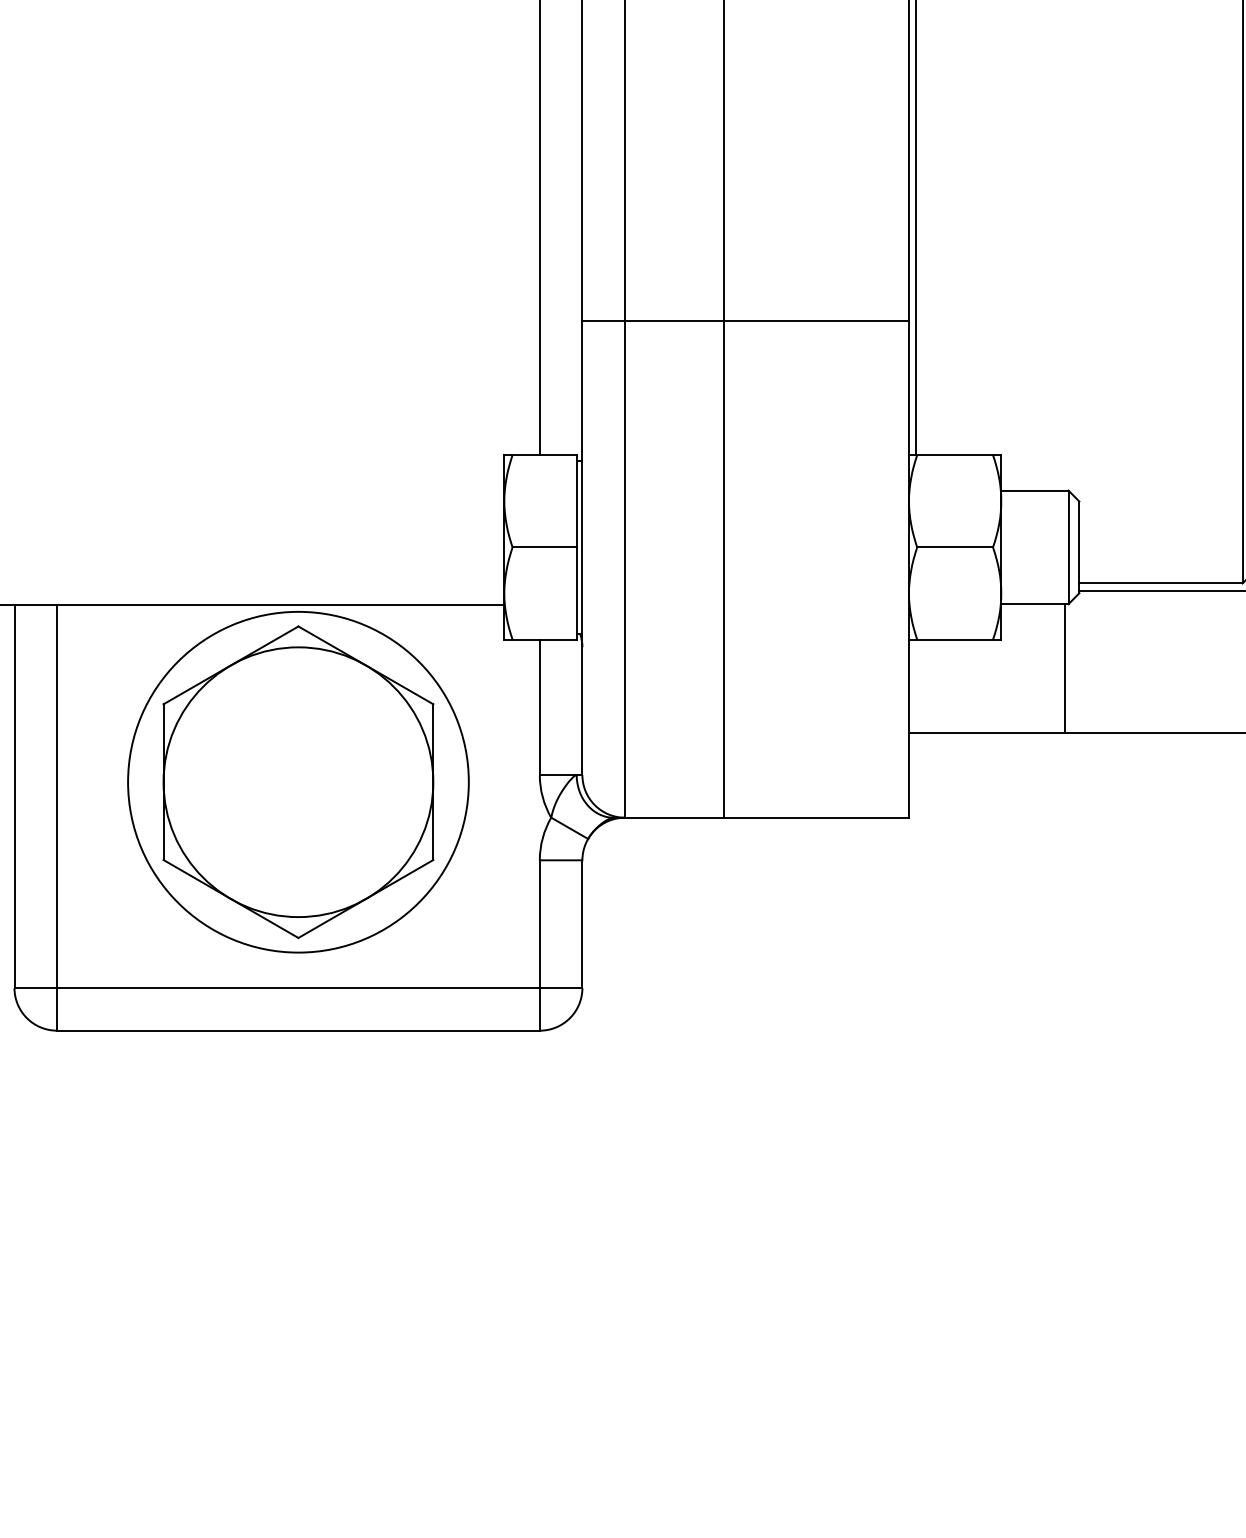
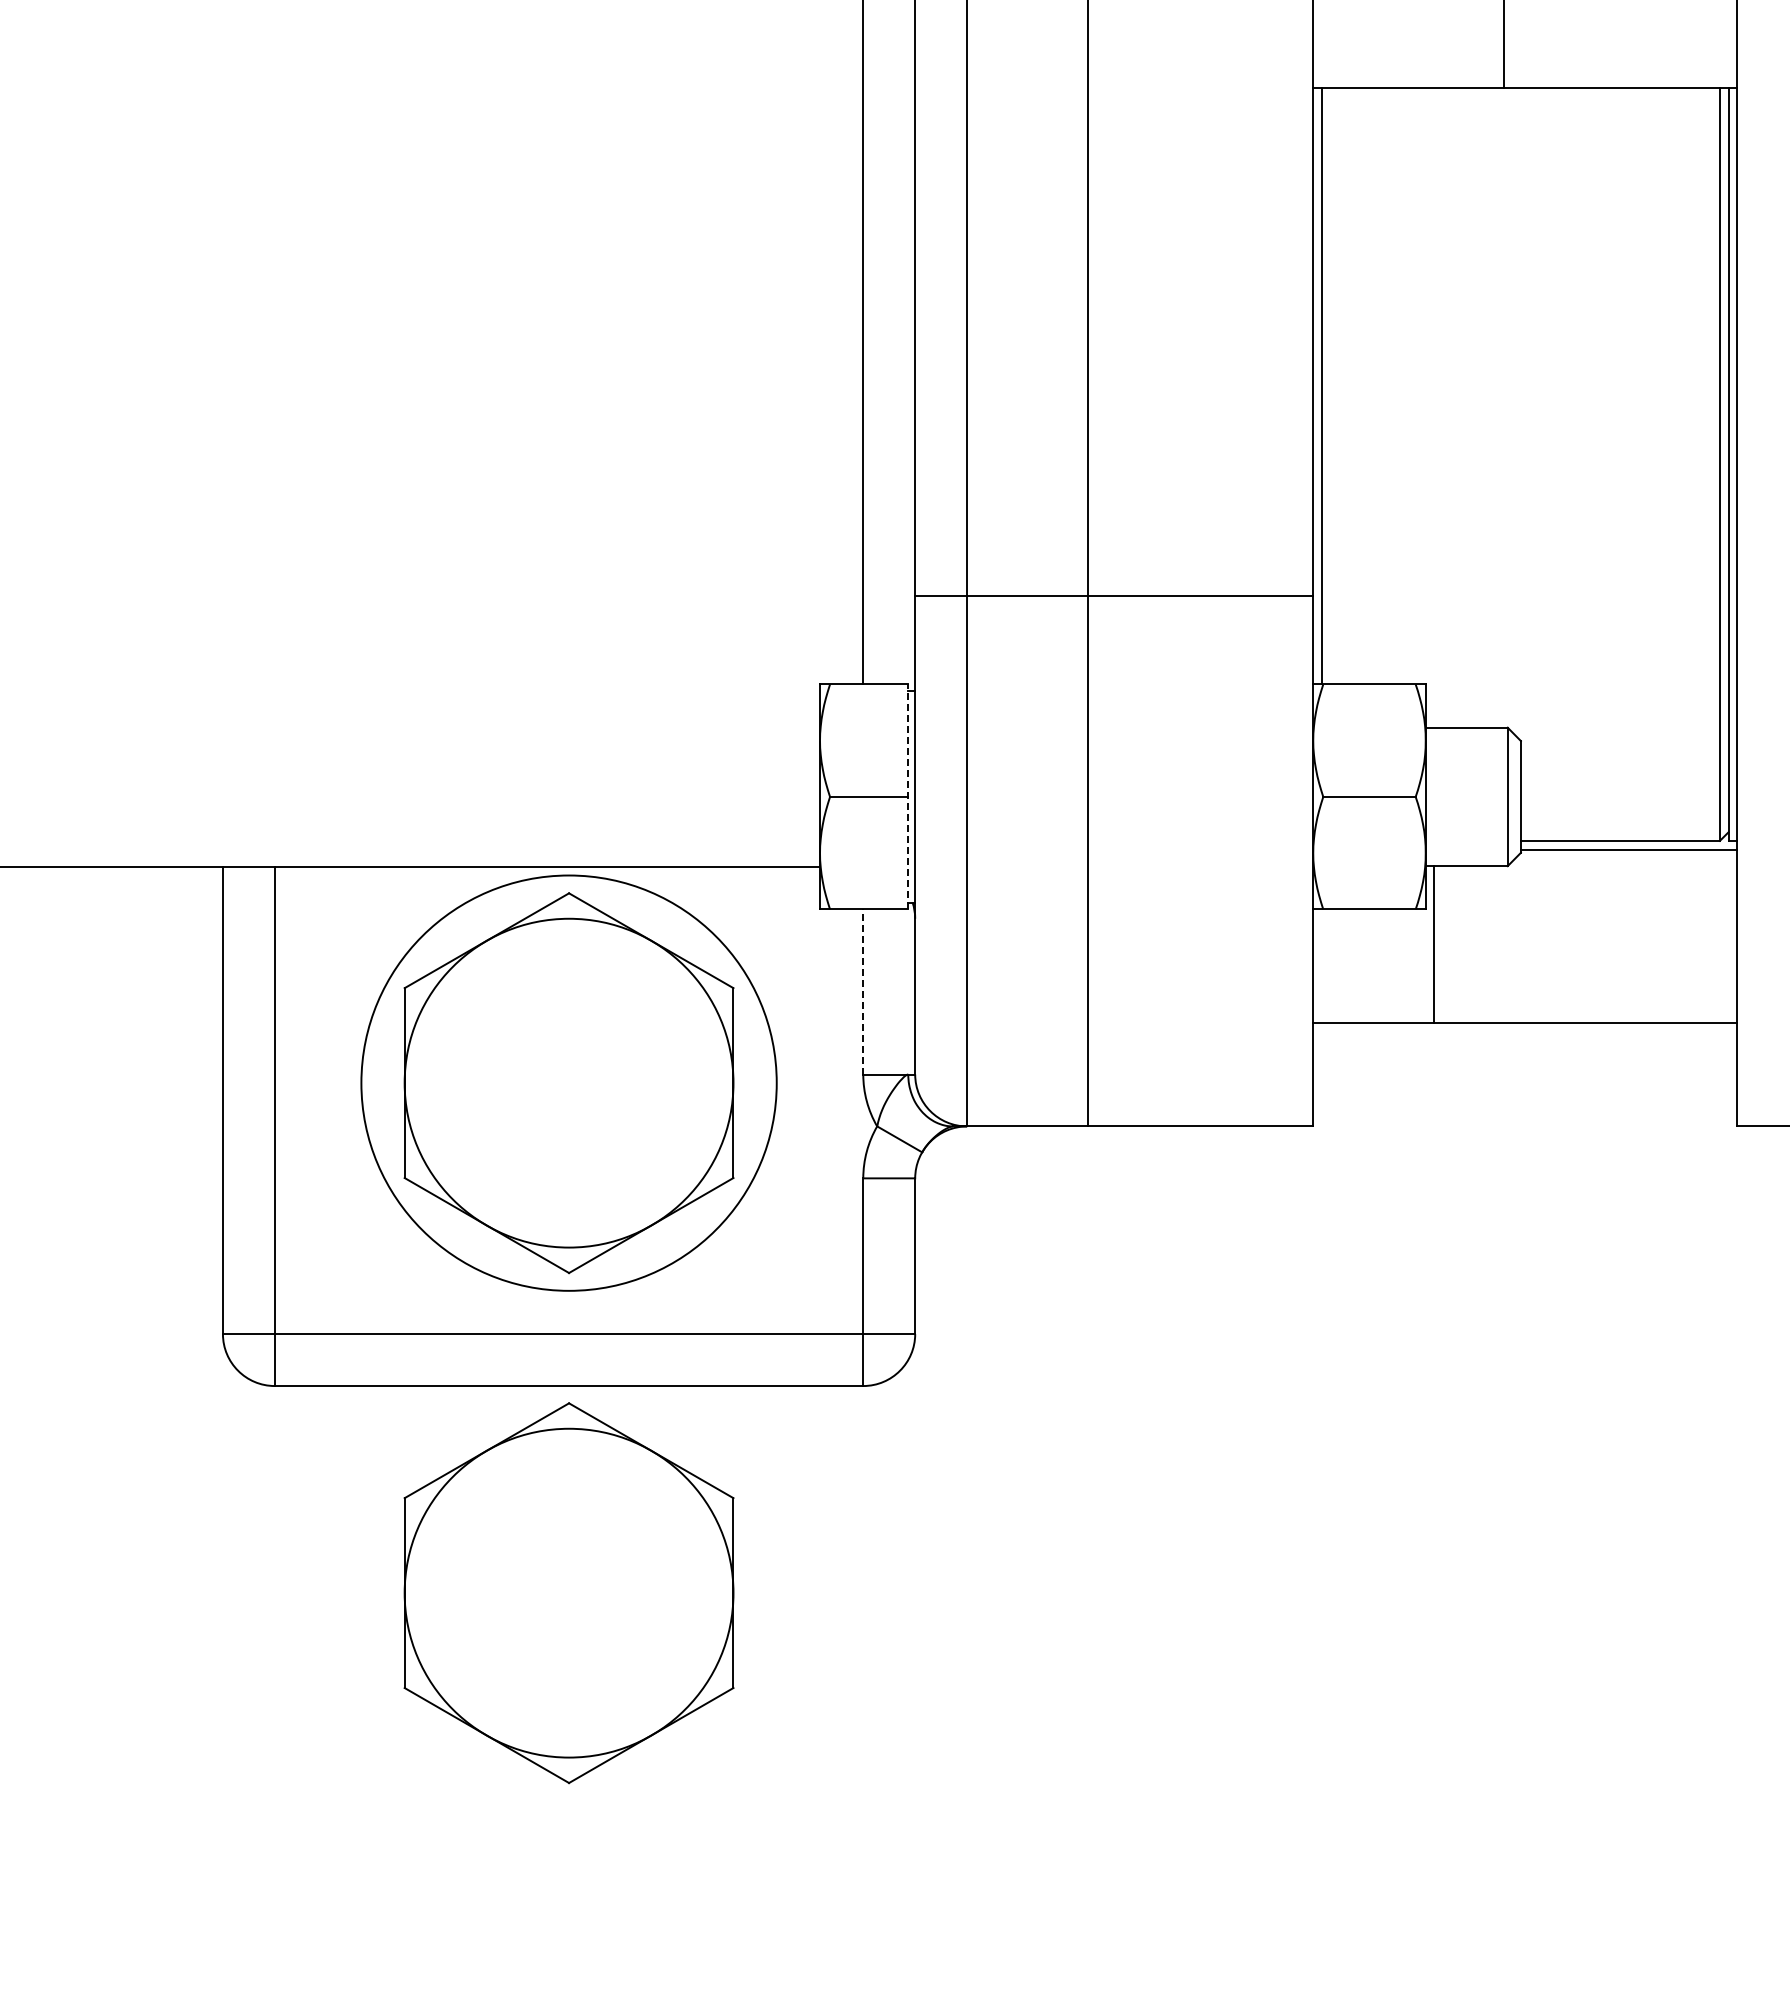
line: (745, 320) -> (1114, 595), moved
line: (576, 547) -> (908, 796), solid -> dashed
line: (1065, 668) -> (1433, 944), moved
line: (540, 707) -> (863, 991), solid -> dashed
part: (297, 1200) -> (568, 1593), added

